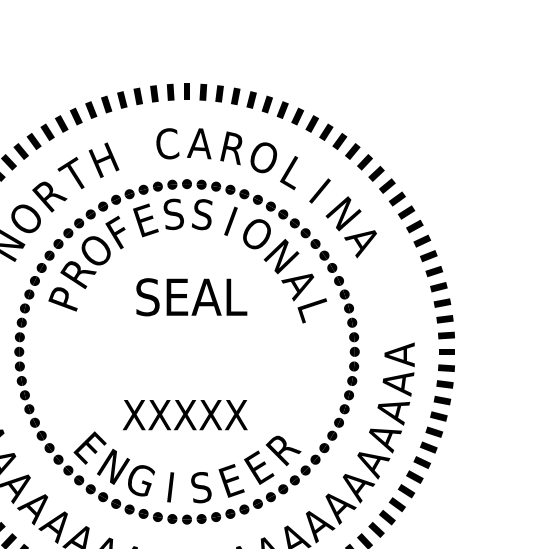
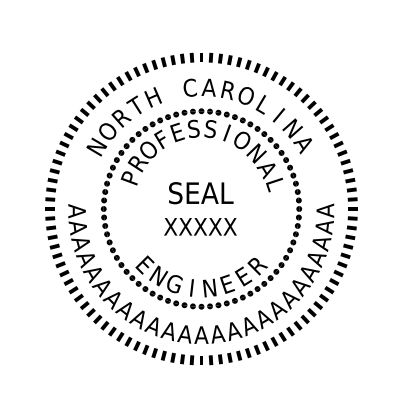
text: (192, 297) -> (201, 193), moved
text: (185, 414) -> (200, 226), moved
text: (200, 486) -> (209, 287), S -> N

